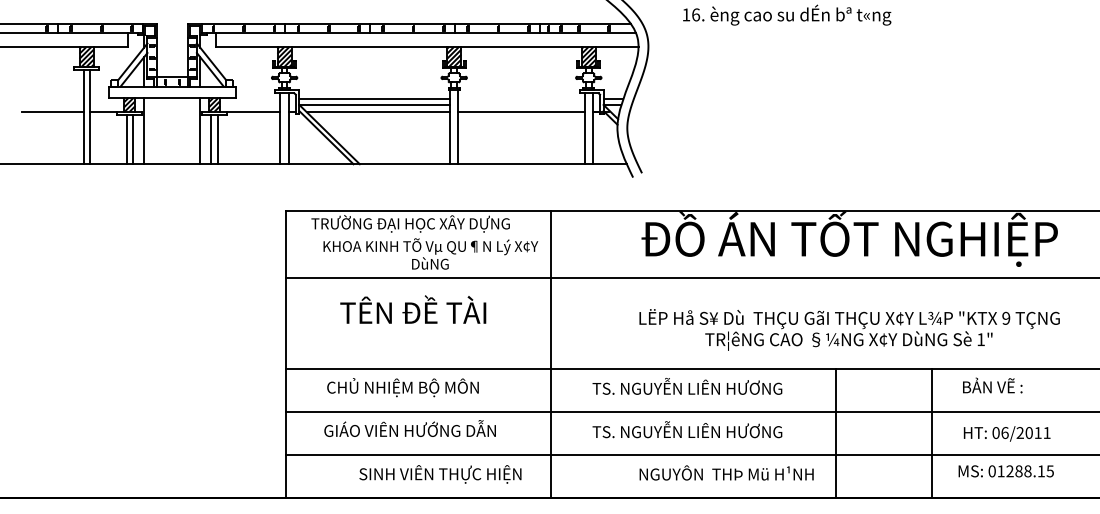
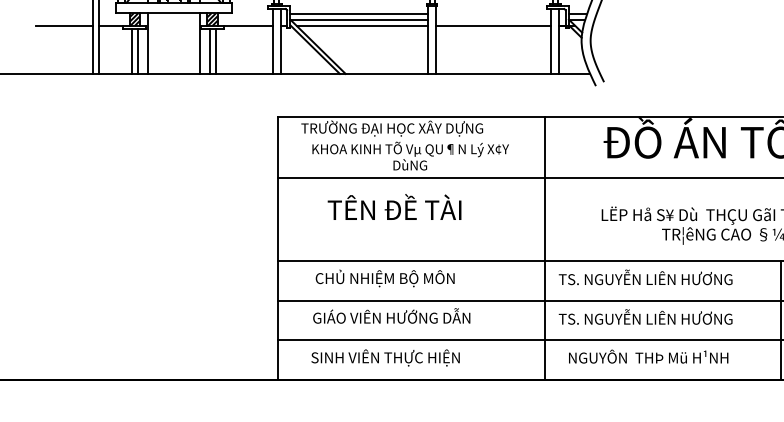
line: (550, 354) -> (545, 248), moved
text: (726, 472) -> (648, 356), moved
text: (440, 474) -> (385, 358), moved

